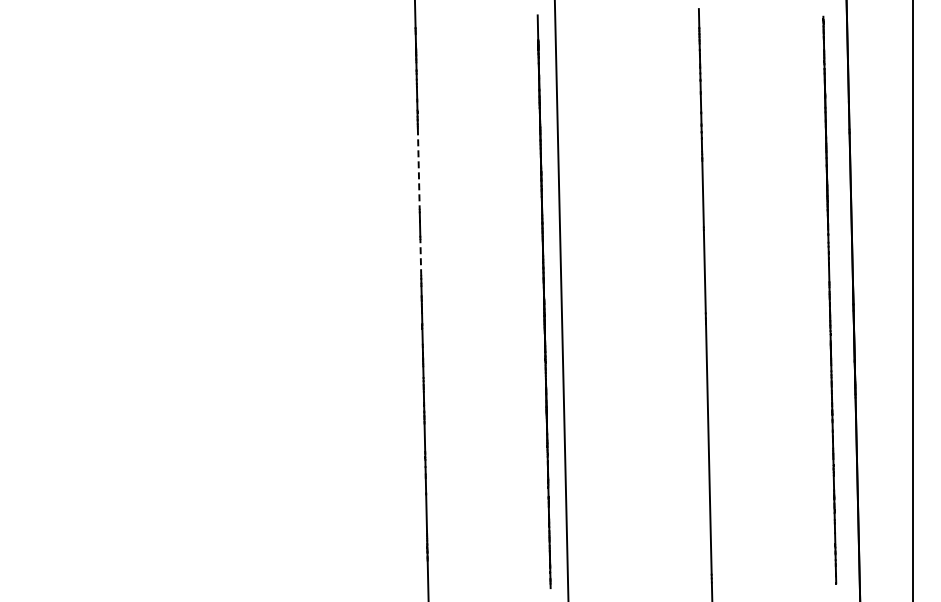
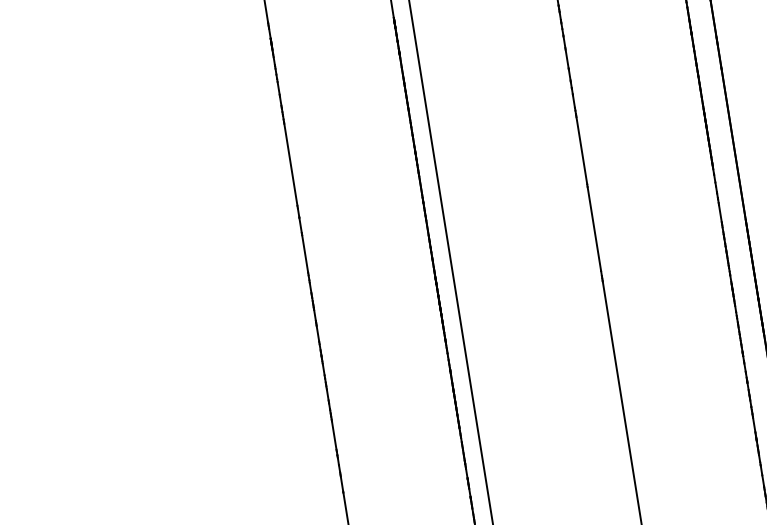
line: (418, 169) -> (290, 165), dashed -> solid
line: (420, 257) -> (304, 253), dashed -> solid

